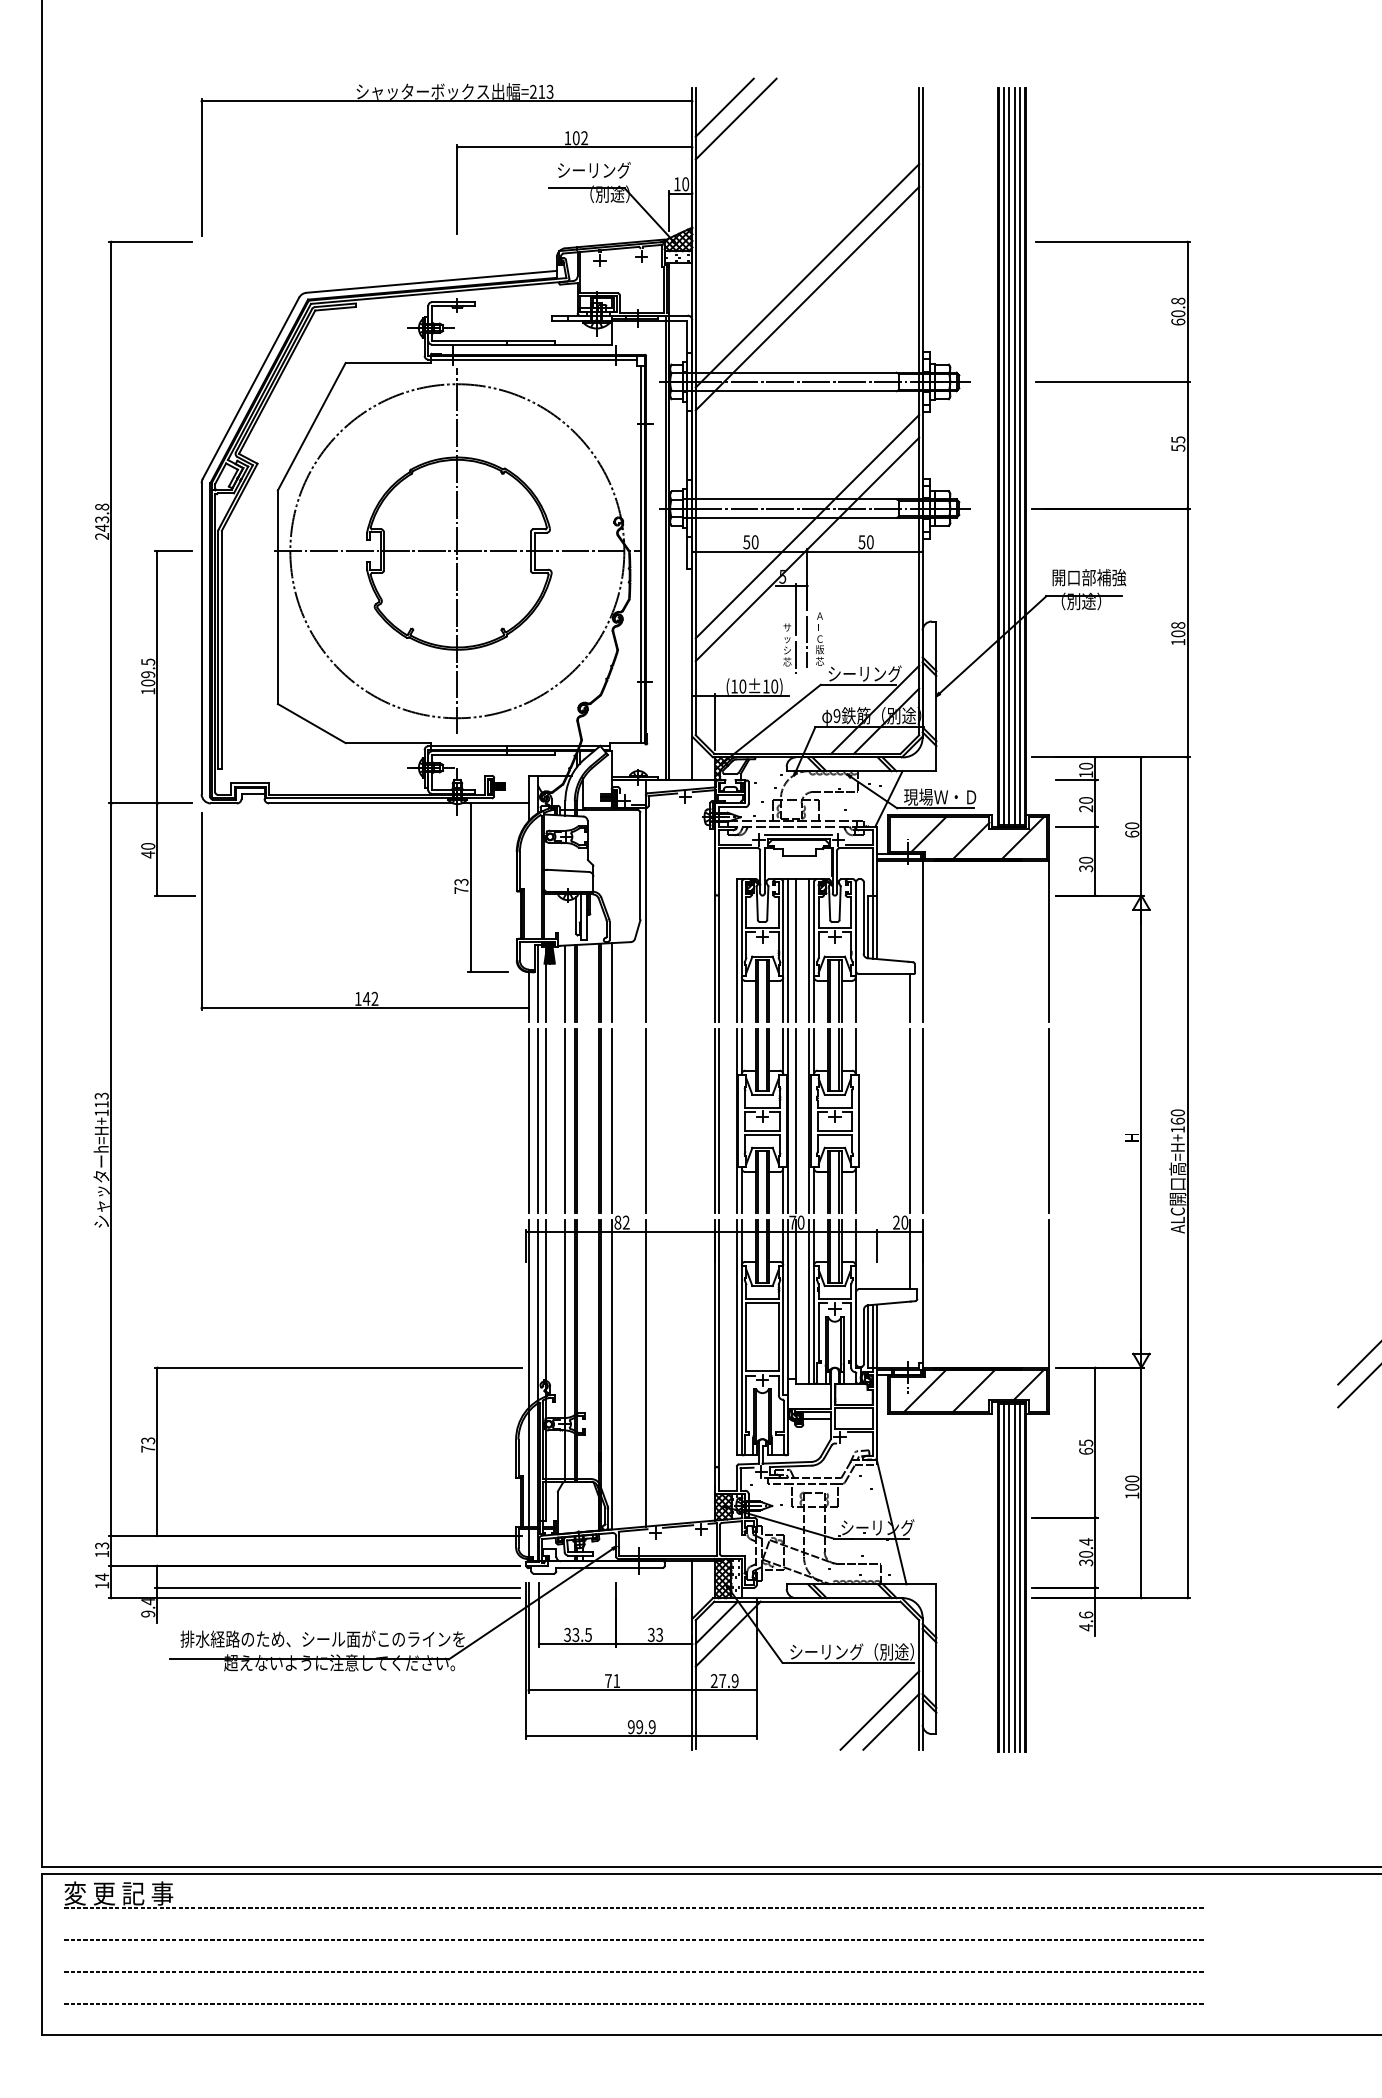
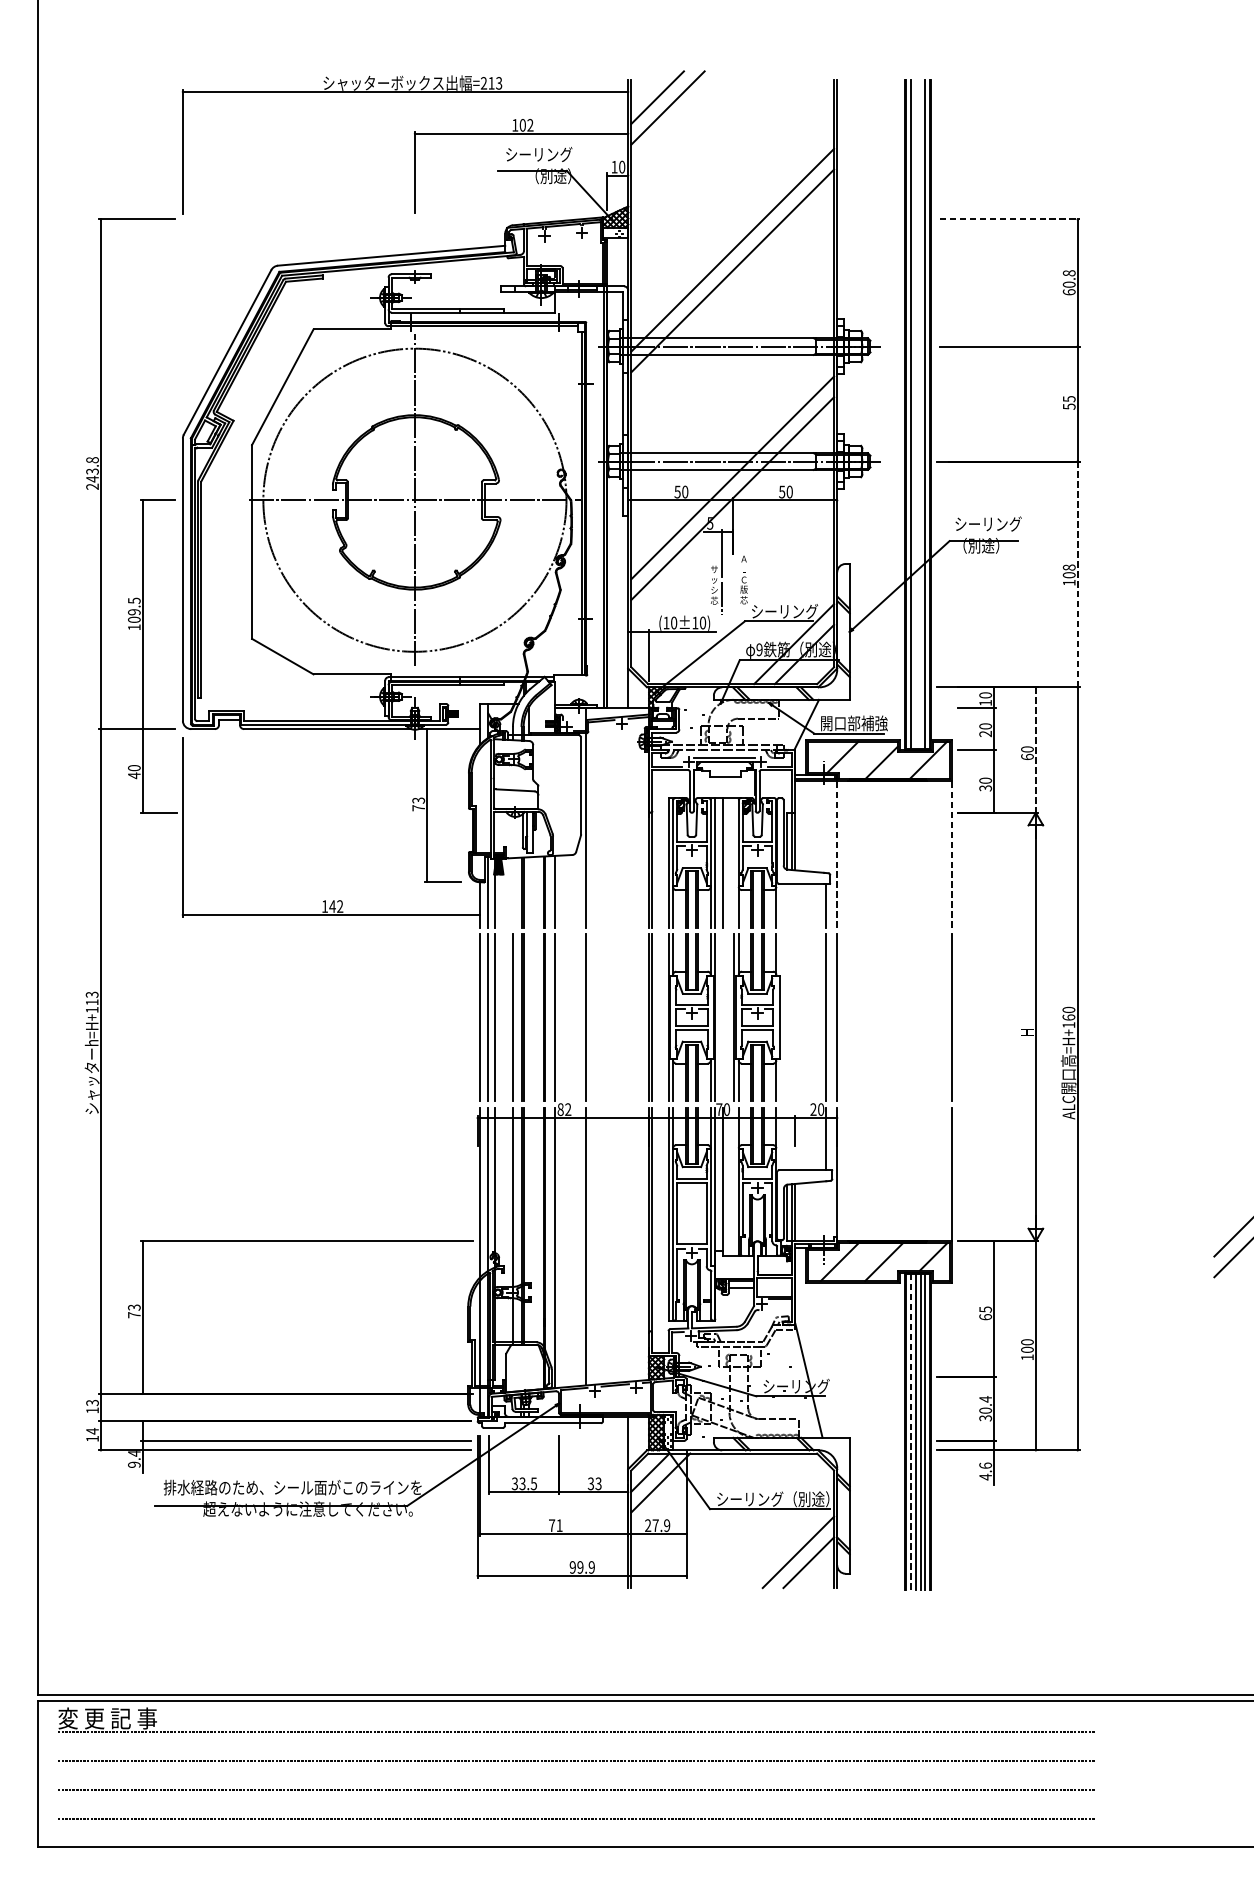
line: (1113, 241) -> (1010, 219), solid -> dashed
line: (1009, 456) -> (916, 414), removed
line: (1014, 456) -> (920, 414), removed
text: (1089, 577) -> (988, 524), 開口部補強 -> シーリング
line: (1187, 632) -> (1077, 573), solid -> dashed
line: (807, 641) -> (732, 582), removed
text: (941, 796) -> (854, 722), 現場Ｗ・Ｄ -> 開口部補強
line: (1141, 827) -> (1035, 750), solid -> dashed
line: (922, 937) -> (837, 850), solid -> dashed
line: (1049, 941) -> (952, 854), solid -> dashed
line: (809, 950) -> (734, 862), removed
line: (565, 983) -> (513, 892), removed
line: (796, 1121) -> (722, 1017), removed
line: (809, 1301) -> (734, 1181), removed
line: (1003, 1578) -> (910, 1432), solid -> dashed

